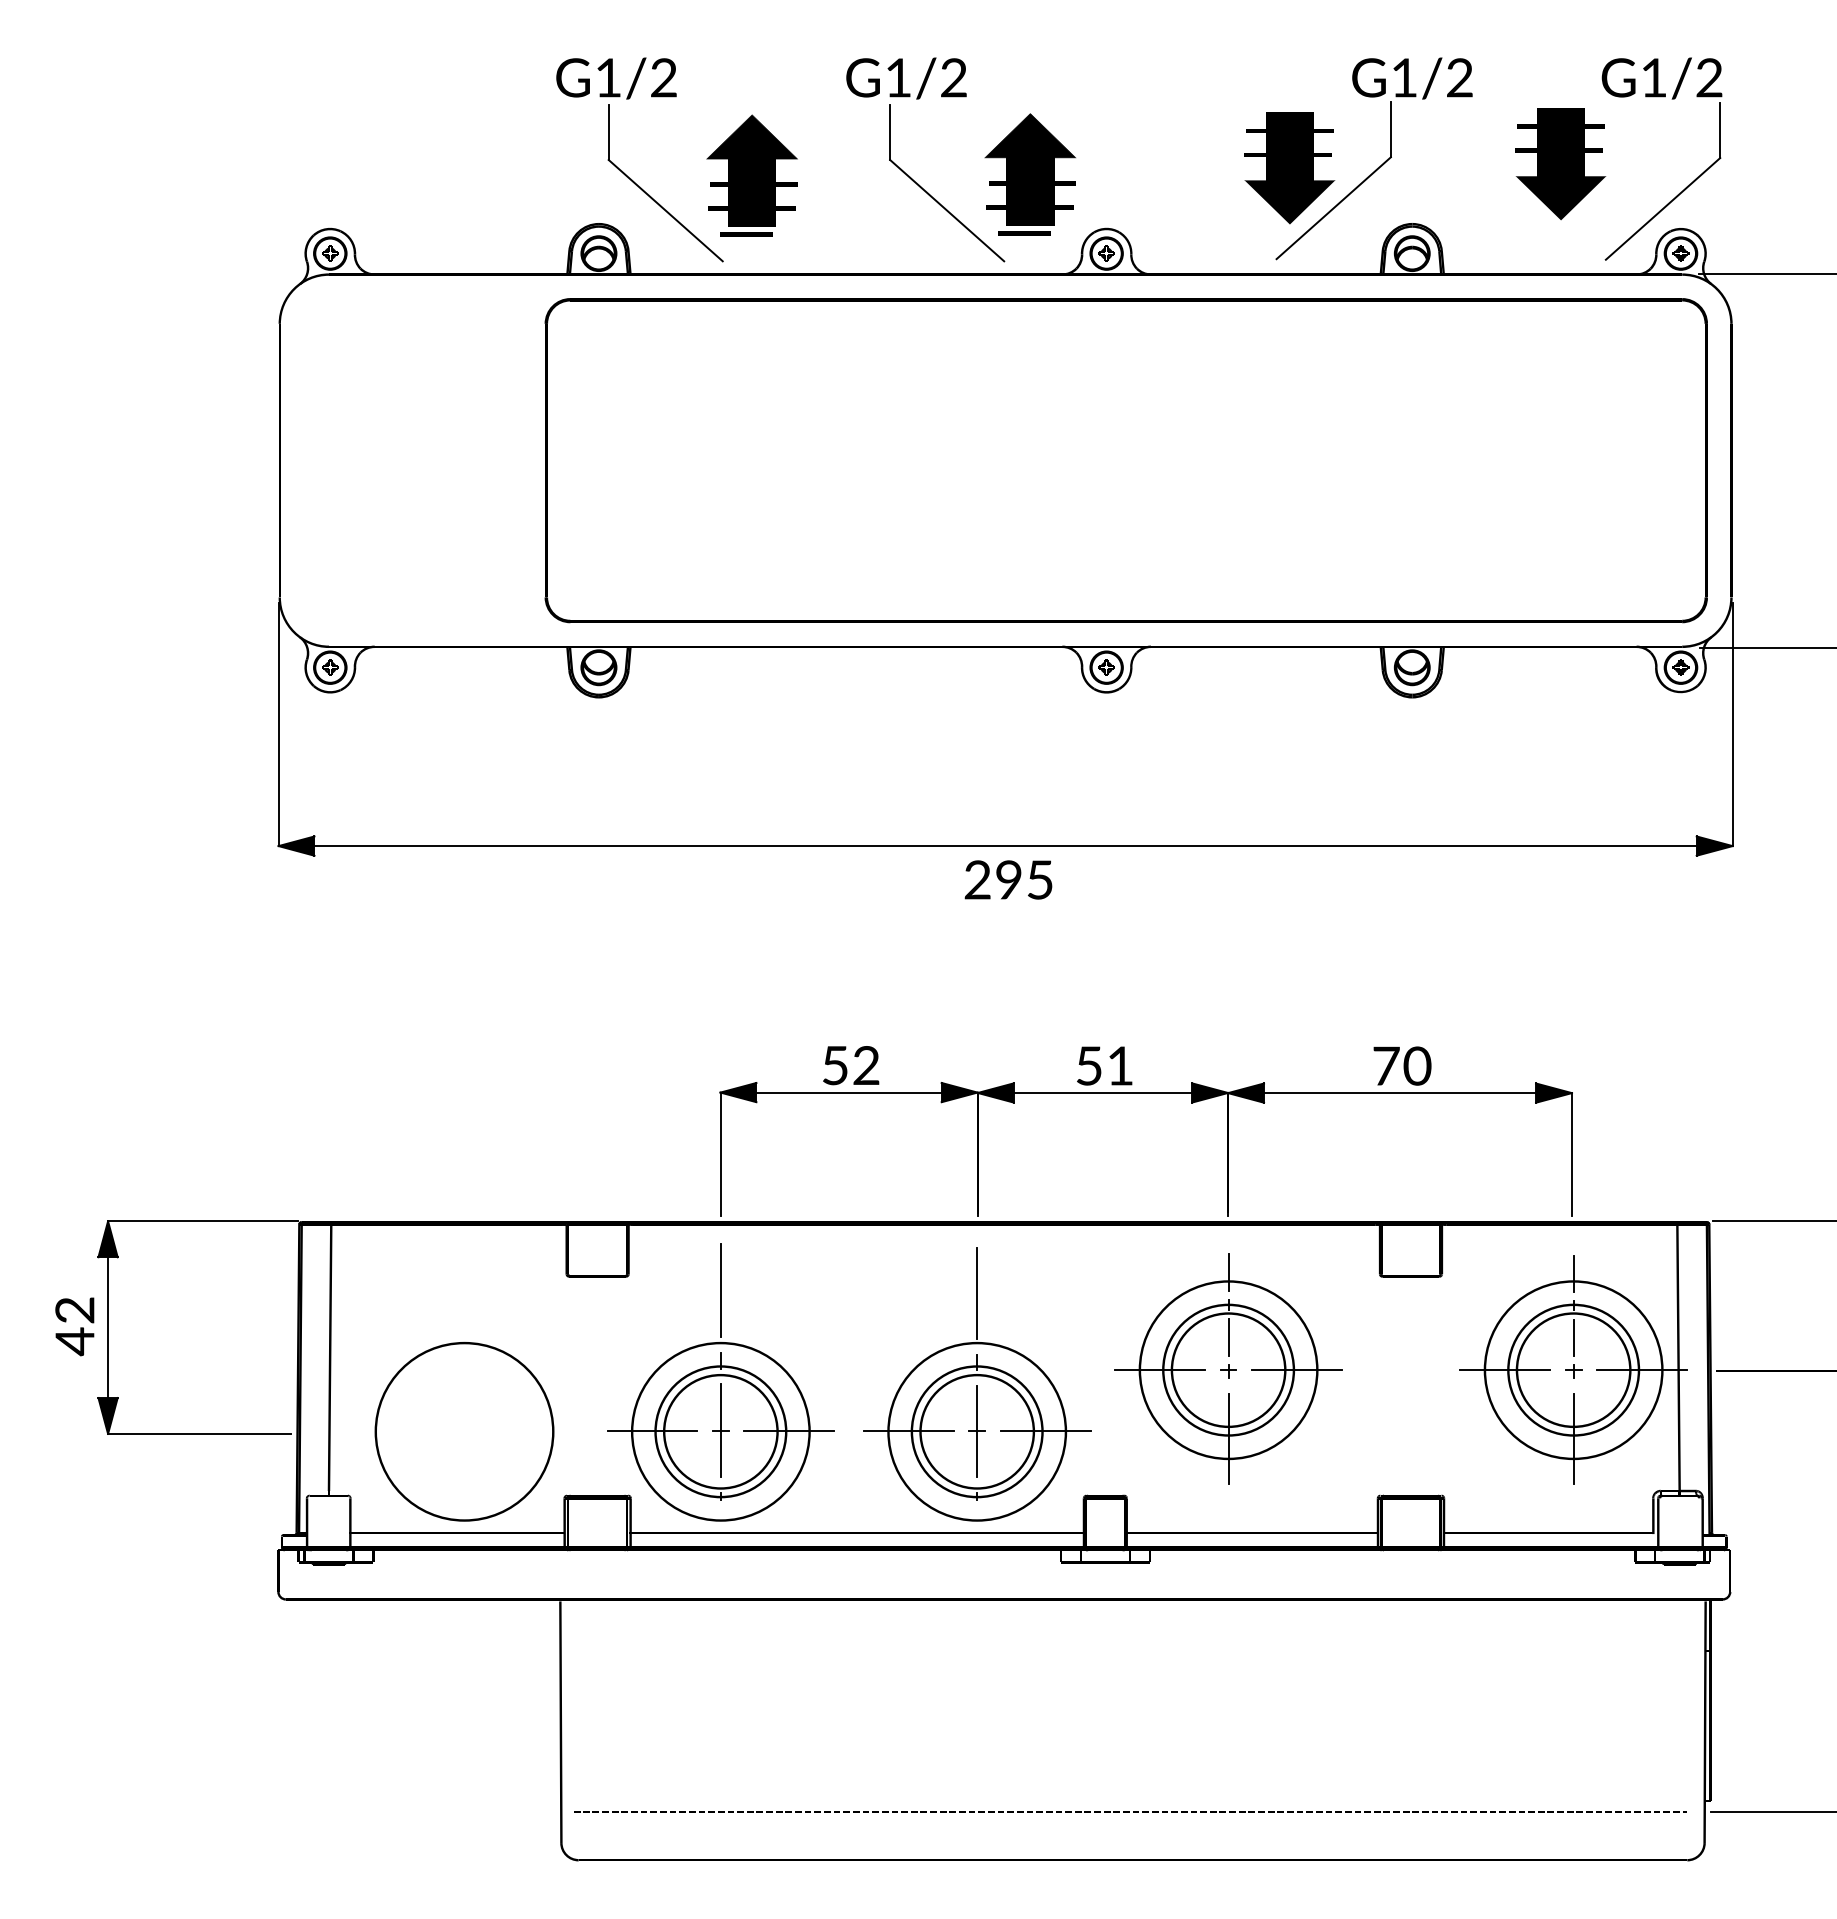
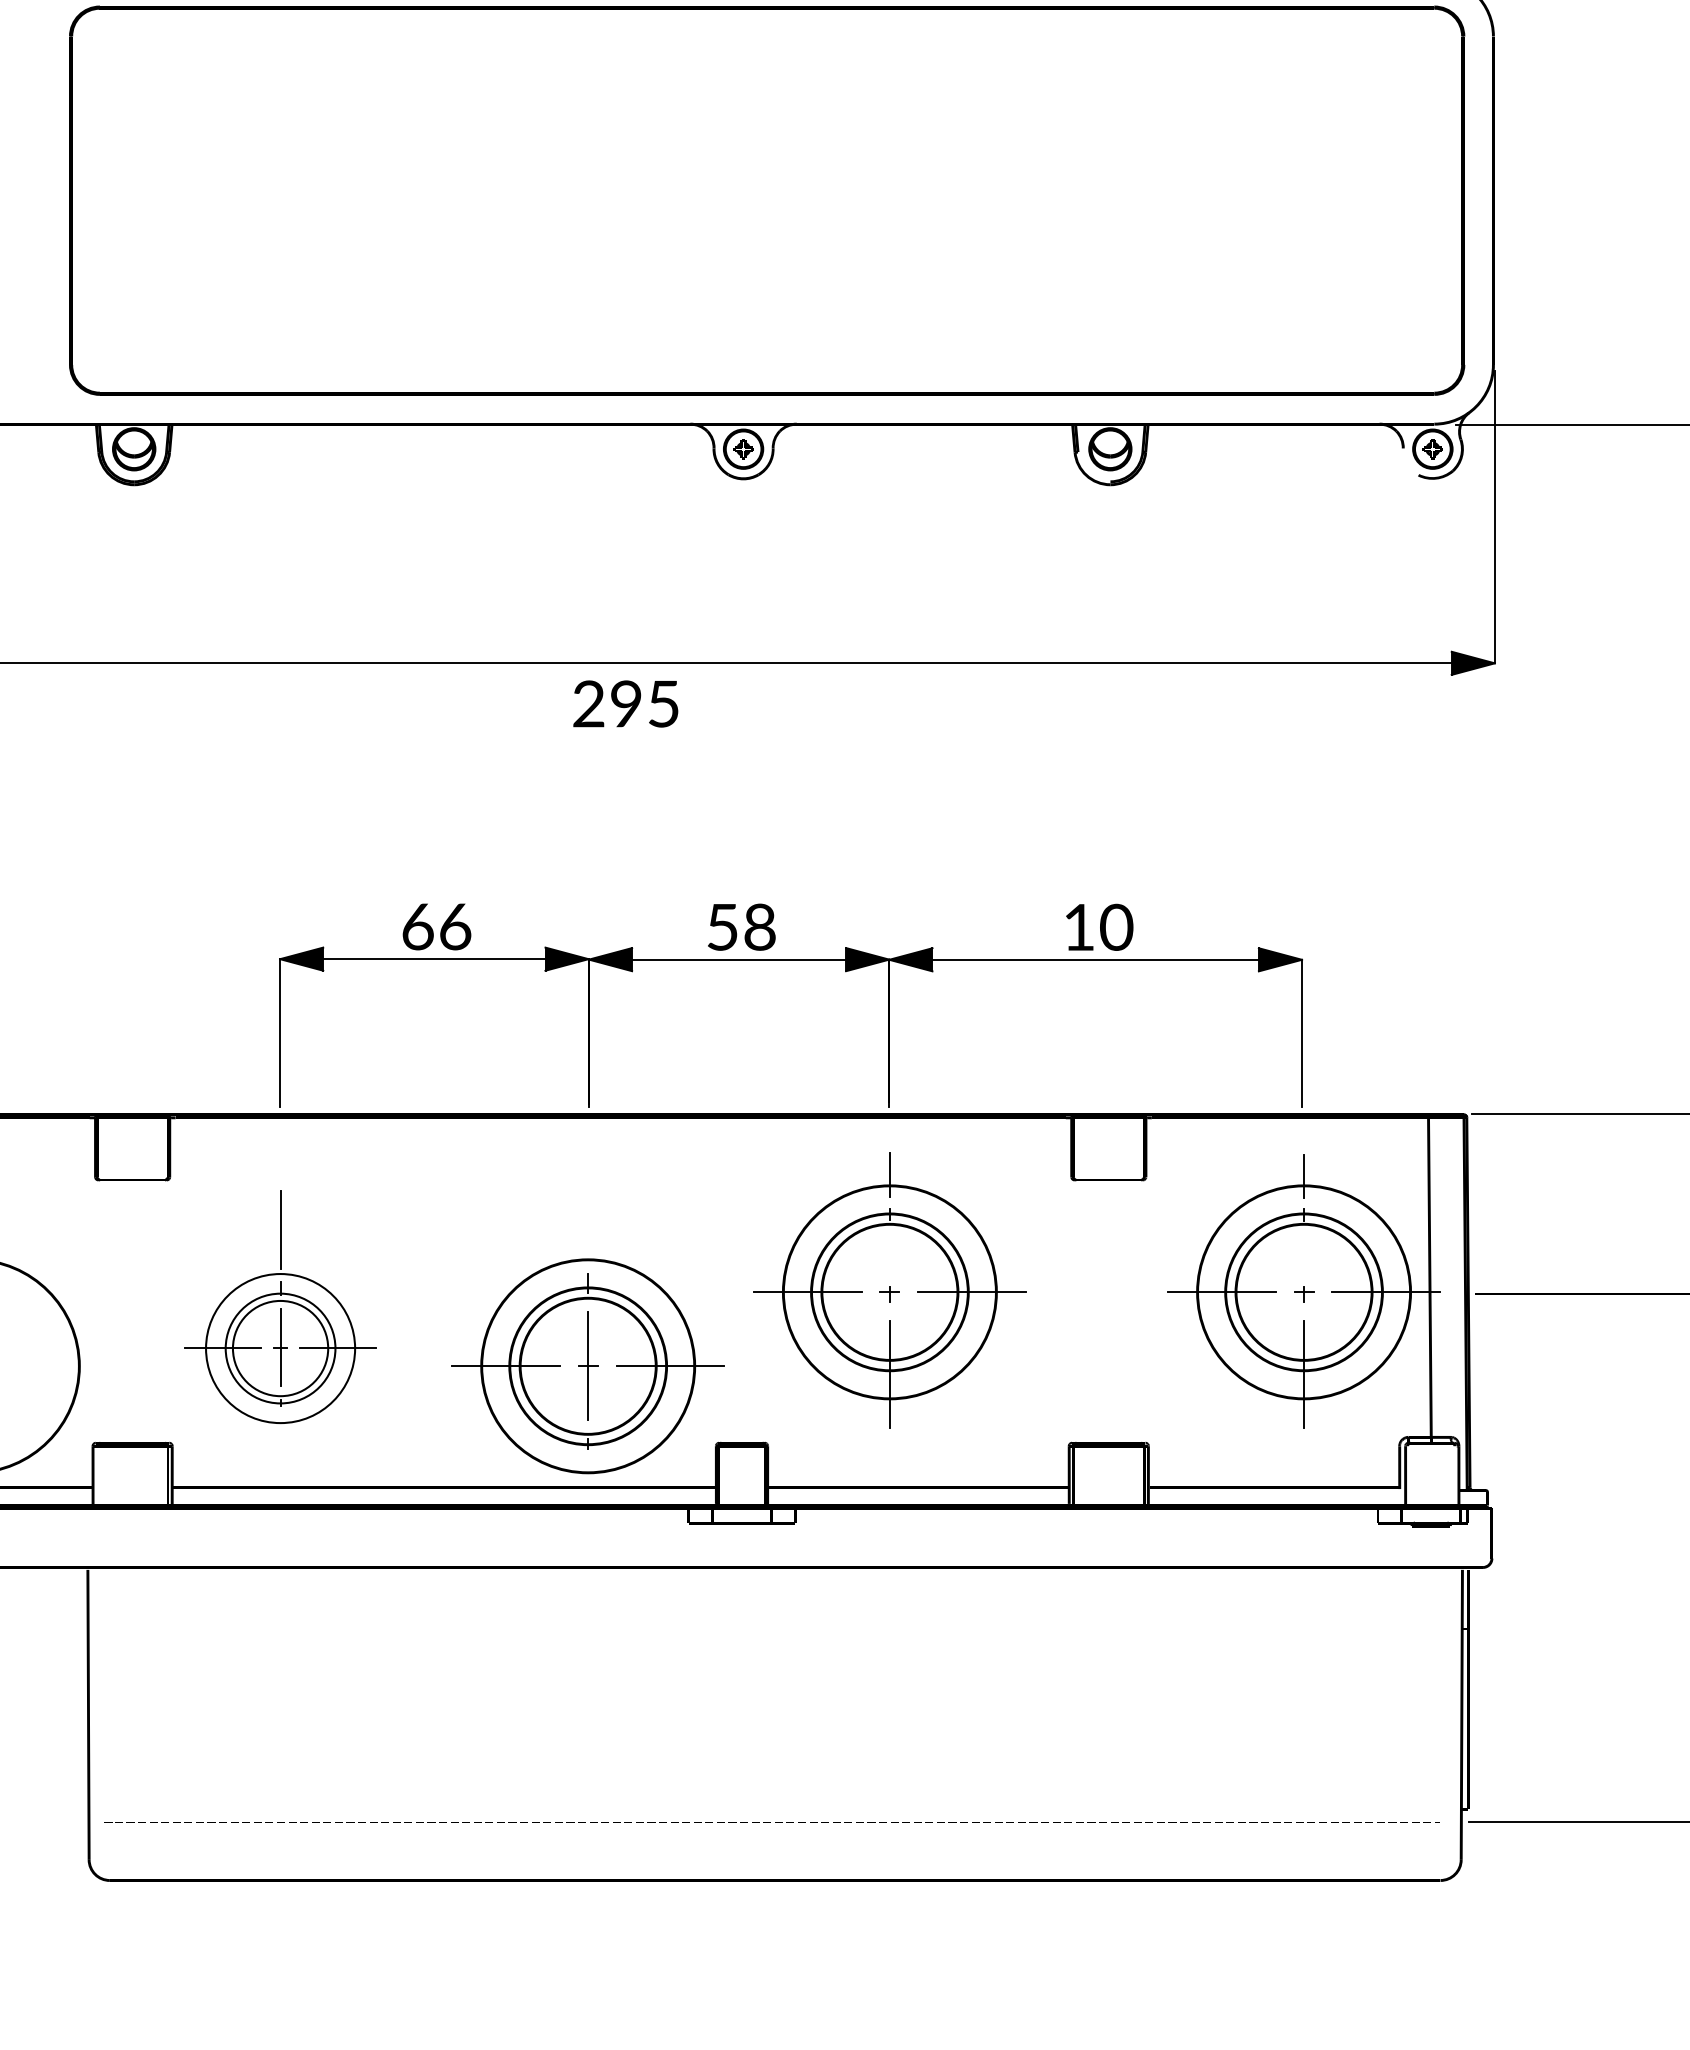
fill: (1663, 678) -> (1411, 462), removed
fill: (1398, 683) -> (1093, 468), removed
text: (850, 1065) -> (436, 926), 52 -> 66
text: (1120, 1065) -> (760, 926), 51 -> 58
text: (1386, 1065) -> (1079, 926), 70 -> 10
line: (977, 1293) -> (588, 1200), removed
line: (1228, 1337) -> (889, 1253), removed
line: (1573, 1337) -> (1303, 1253), removed
part: (720, 1382) -> (280, 1307), size x0.7
fill: (567, 1522) -> (96, 1475), removed

